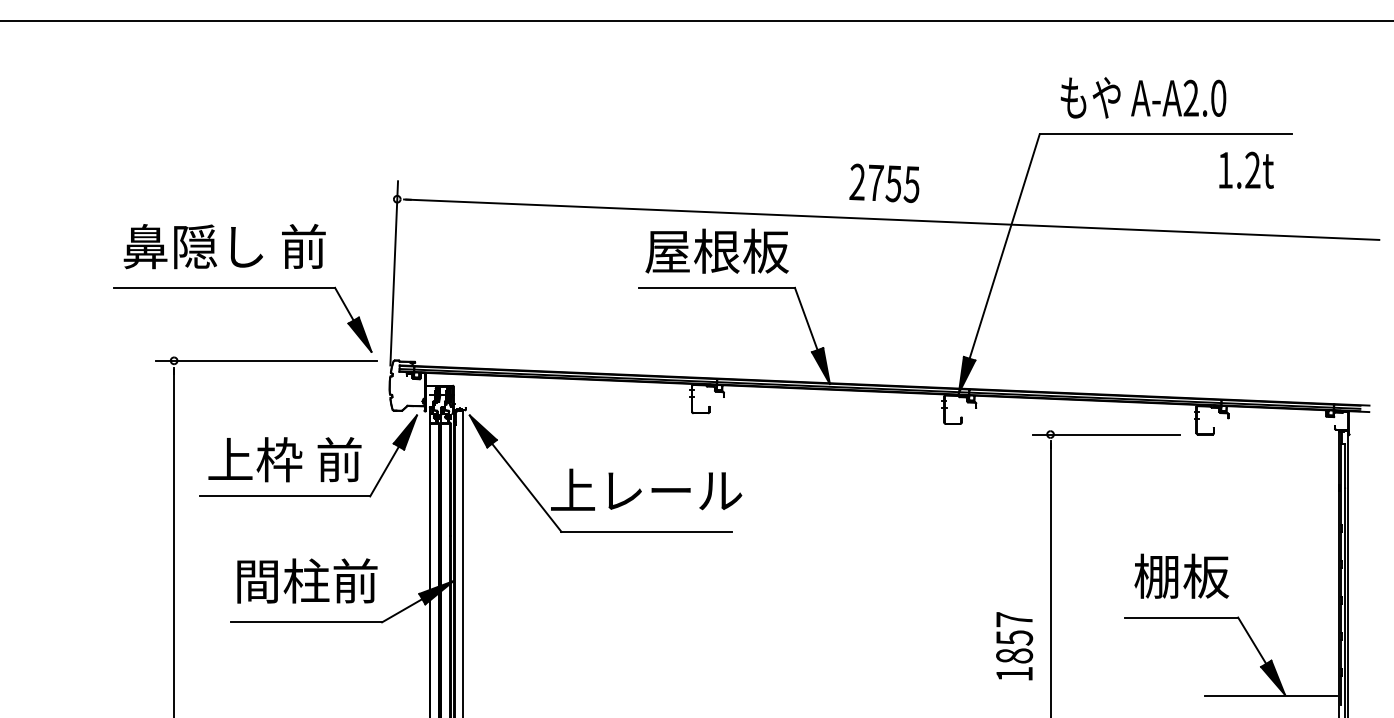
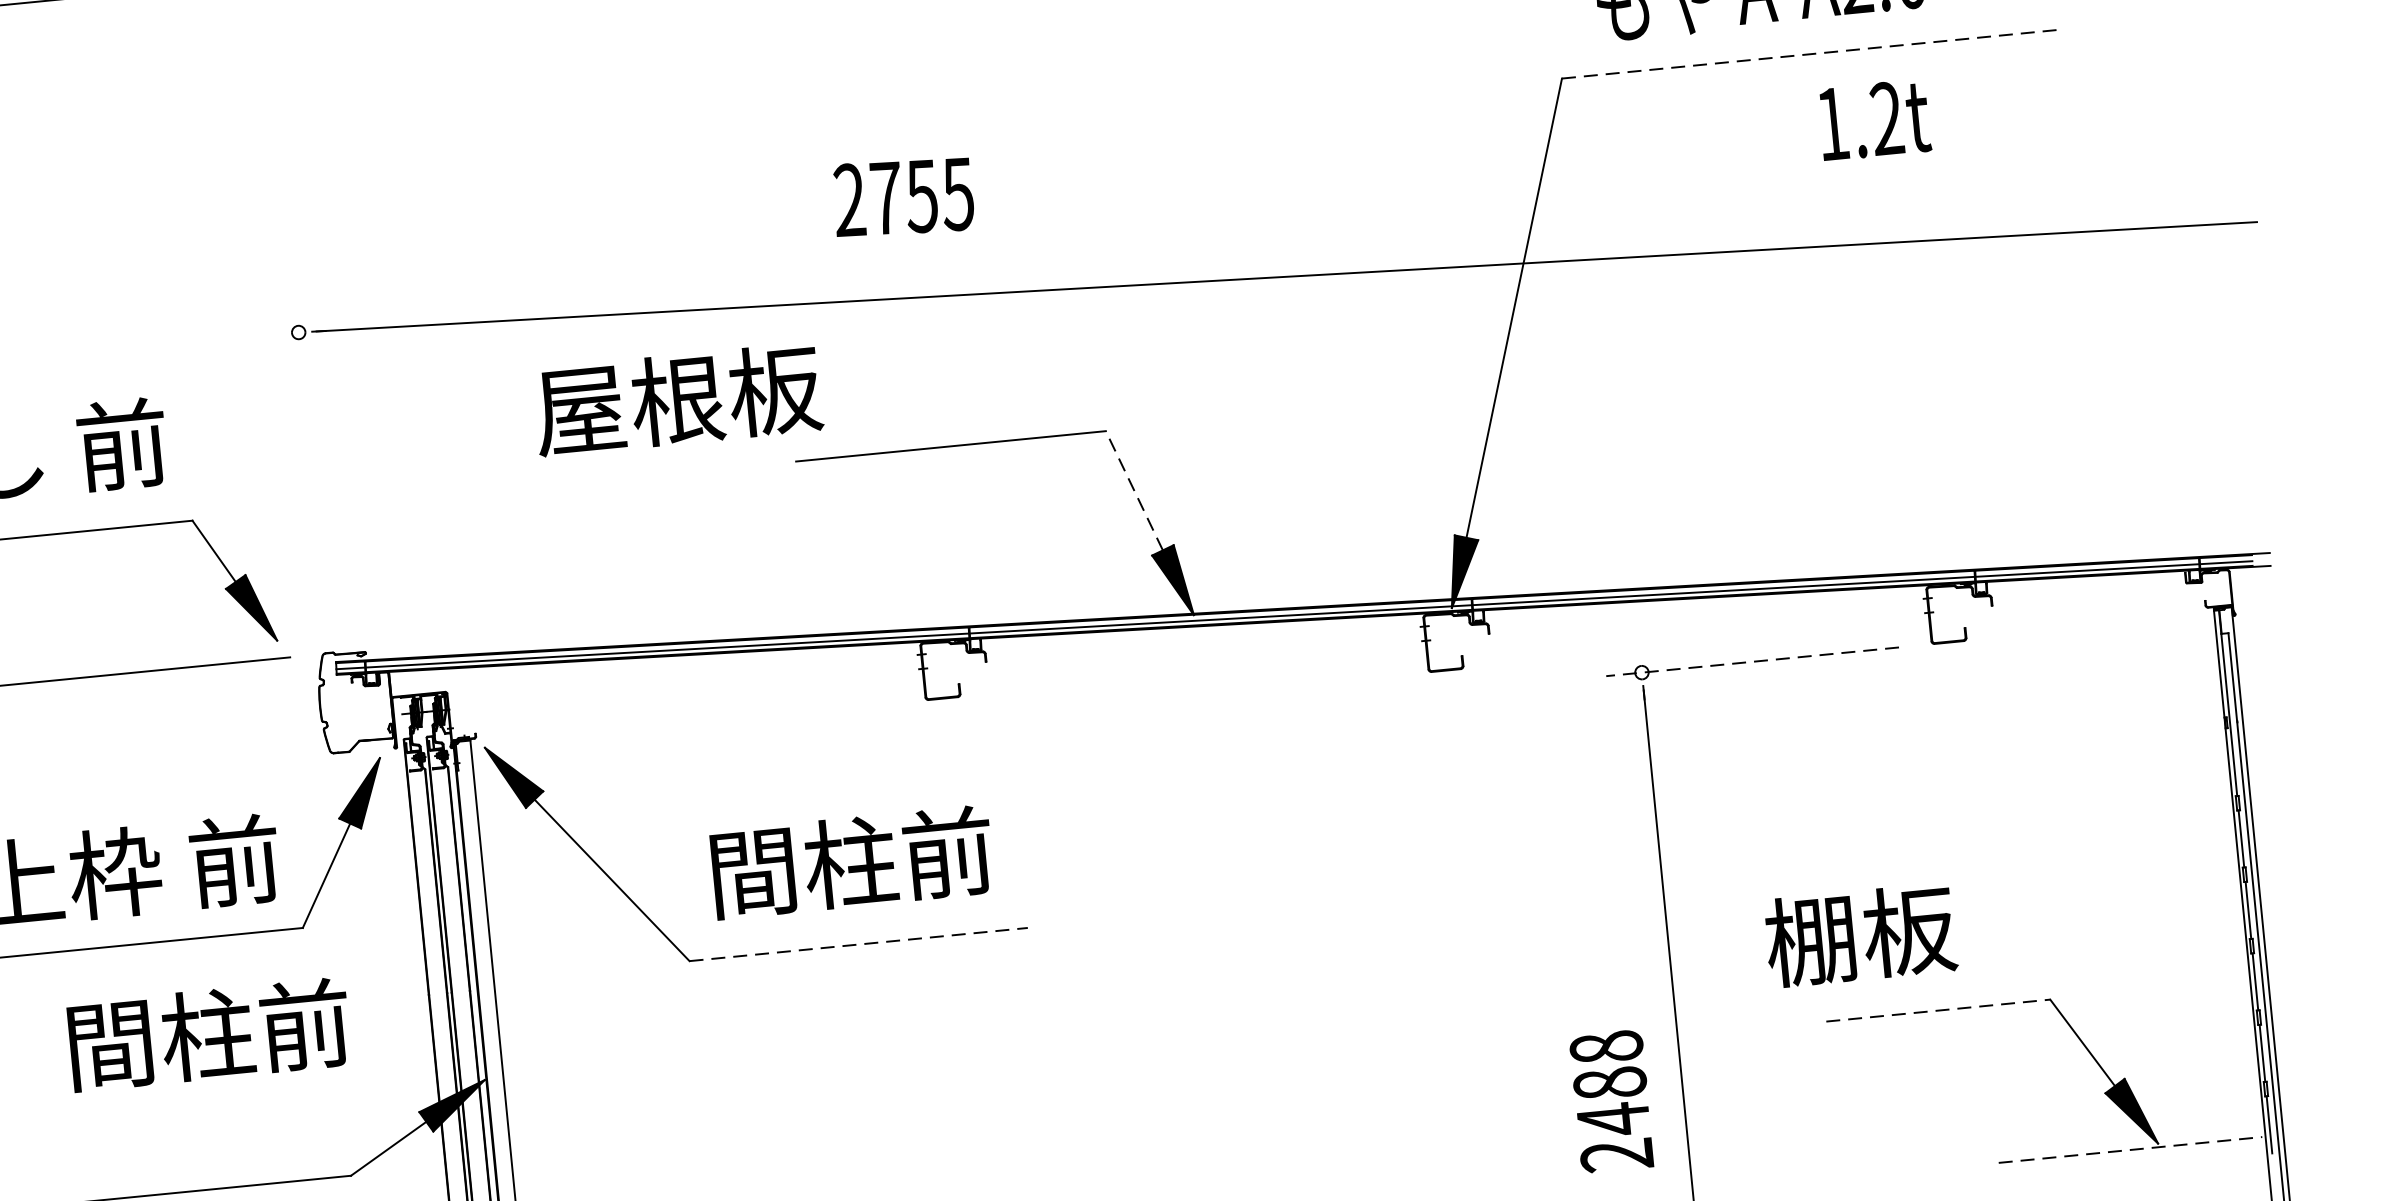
line: (1165, 134) -> (1811, 54), solid -> dashed
text: (1246, 169) -> (1874, 118), moved
text: (884, 182) -> (903, 195), moved
text: (716, 250) -> (676, 398), moved
line: (394, 273) -> (307, 480), removed
line: (806, 318) -> (1134, 489), solid -> dashed
line: (1106, 434) -> (1753, 661), solid -> dashed
text: (646, 490) -> (850, 862), 上レール -> 間柱前
line: (647, 531) -> (860, 943), solid -> dashed
text: (1181, 575) -> (1859, 933), moved
text: (307, 580) -> (209, 1033), moved
line: (1182, 617) -> (1939, 1010), solid -> dashed
text: (1014, 646) -> (1611, 1100), 1857 -> 2488
line: (1271, 696) -> (2131, 1149), solid -> dashed

